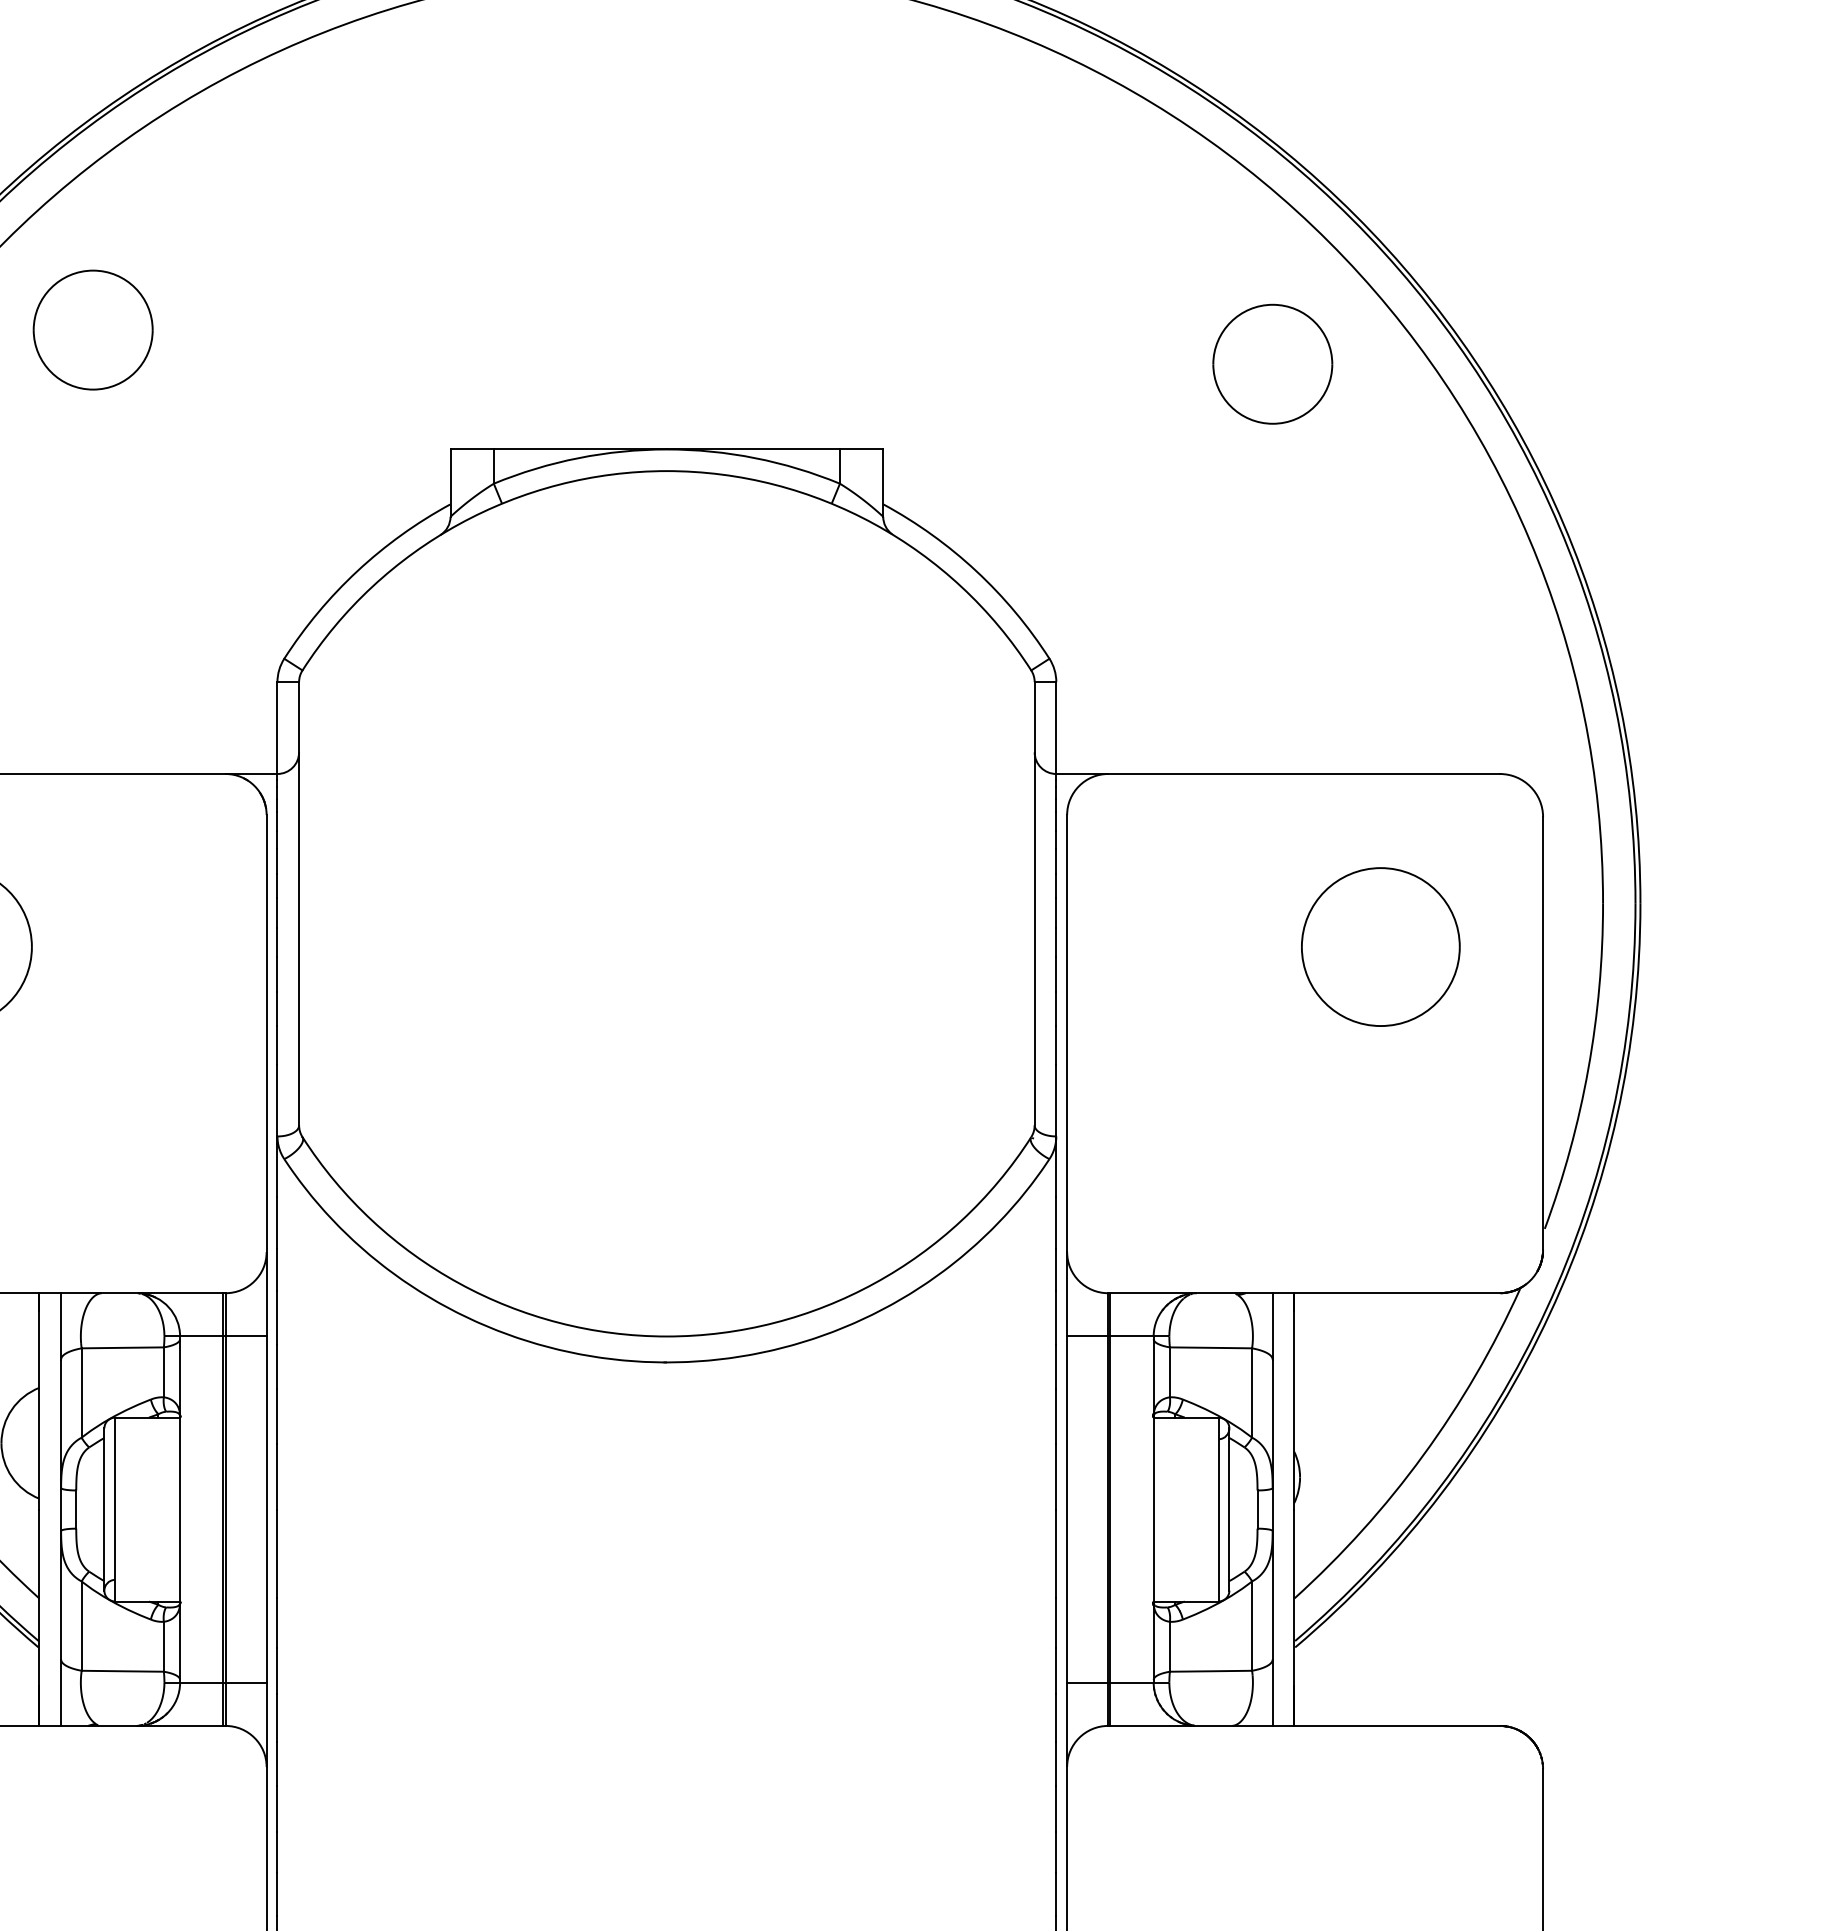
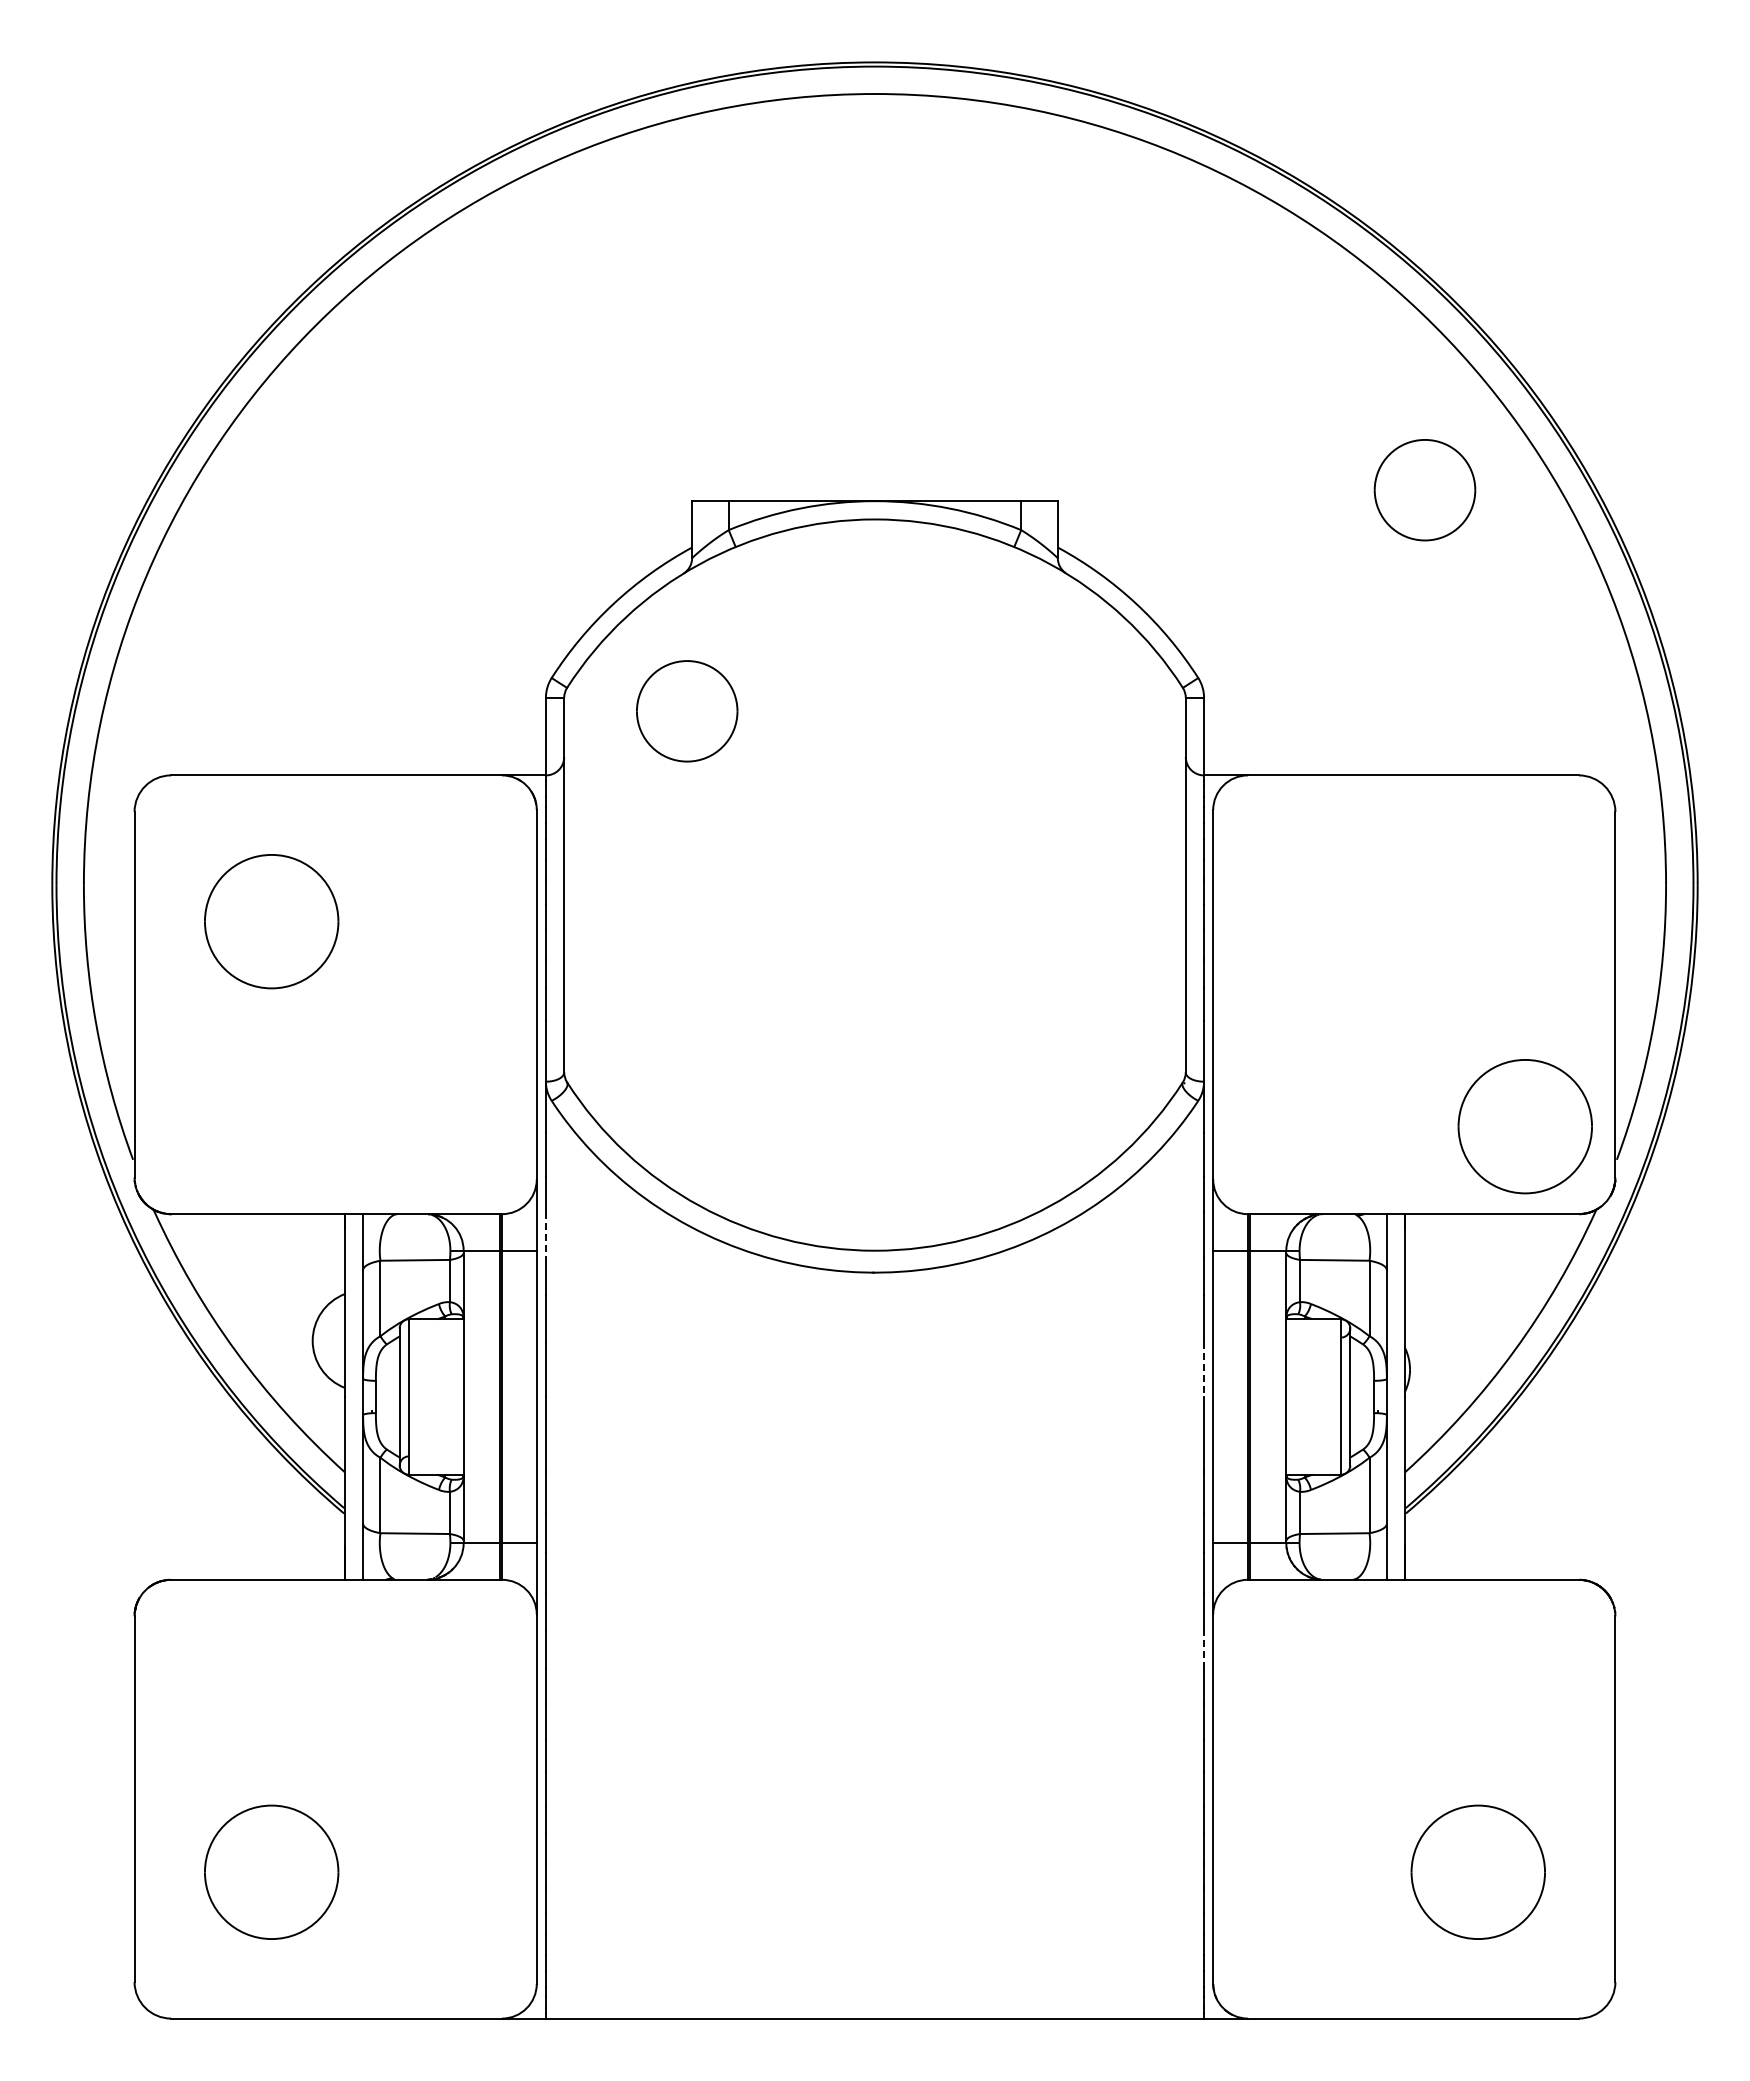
part: (93, 330) -> (687, 711), moved
part: (1272, 364) -> (1424, 490), moved
part: (1379, 946) -> (1524, 1126), moved
line: (276, 1318) -> (545, 1235), solid -> dashed
line: (1056, 1477) -> (1204, 1369), solid -> dashed
line: (1056, 1808) -> (1204, 1649), solid -> dashed

